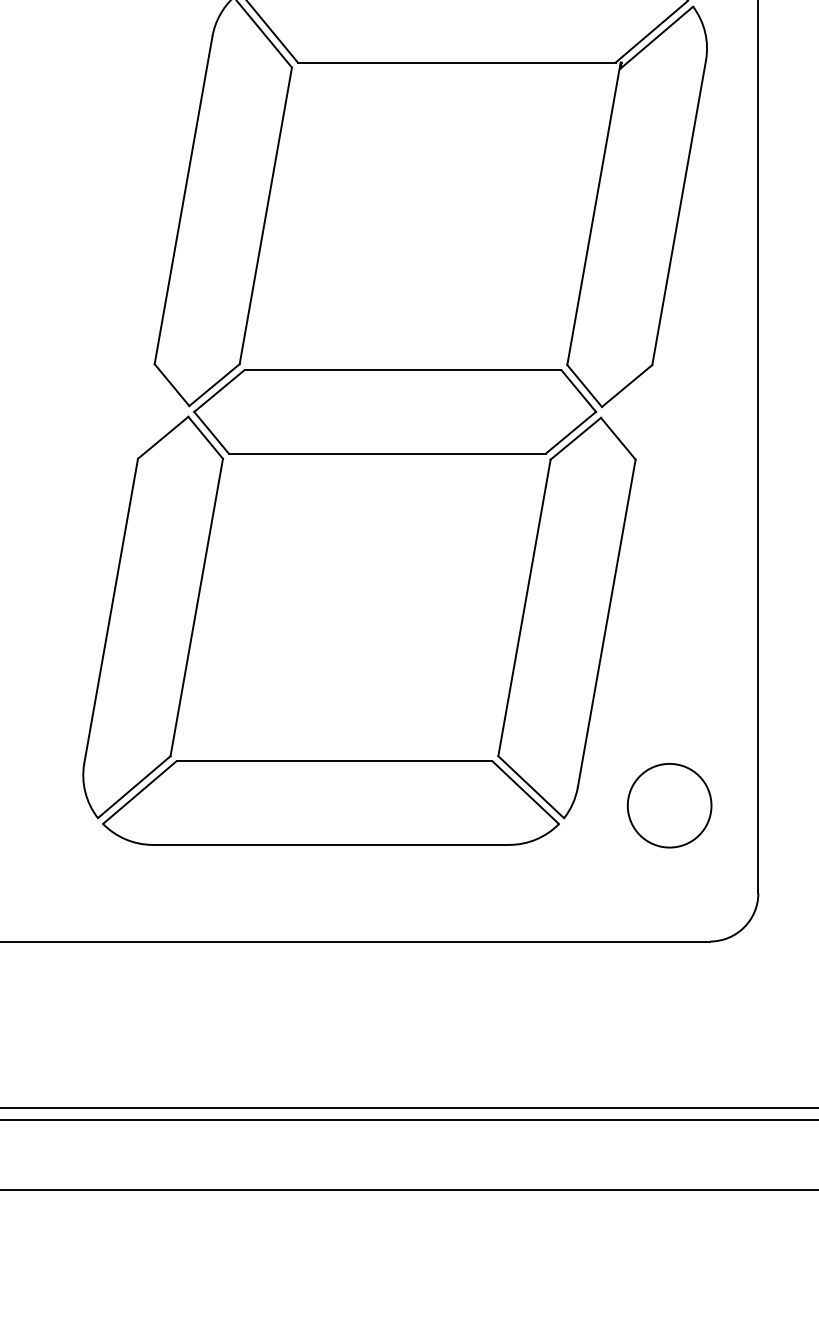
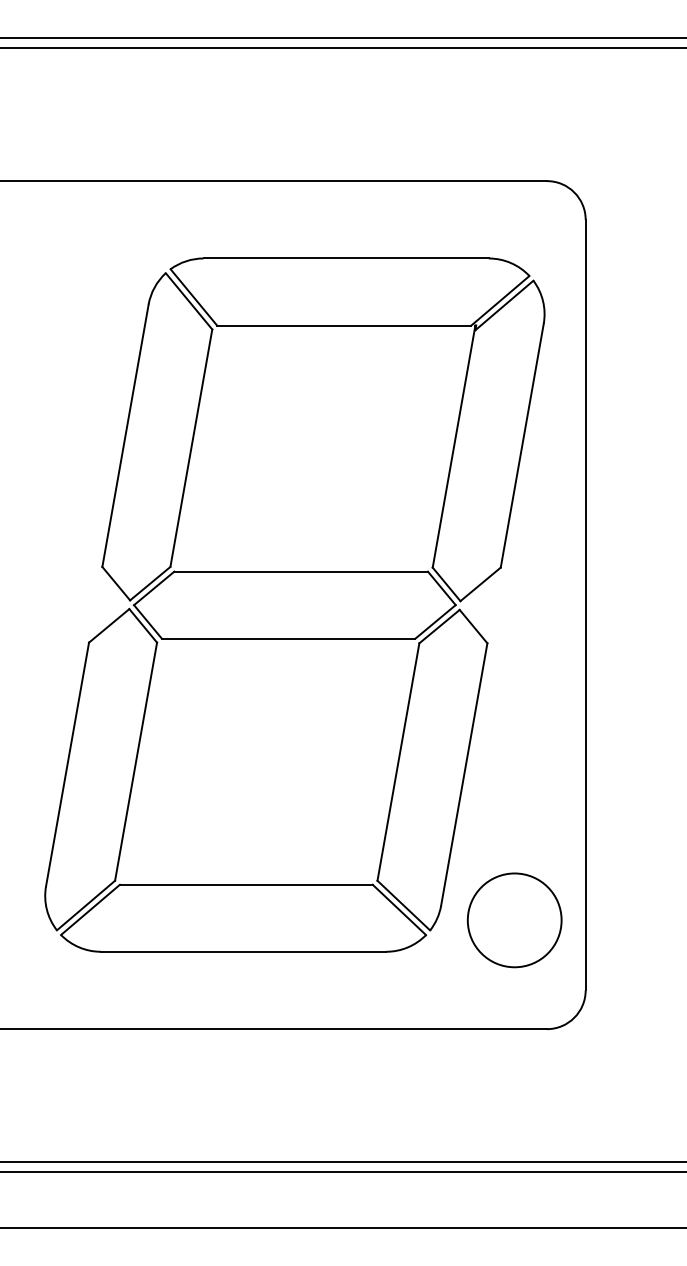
circle: (669, 805) -> (514, 920), size x1.4

